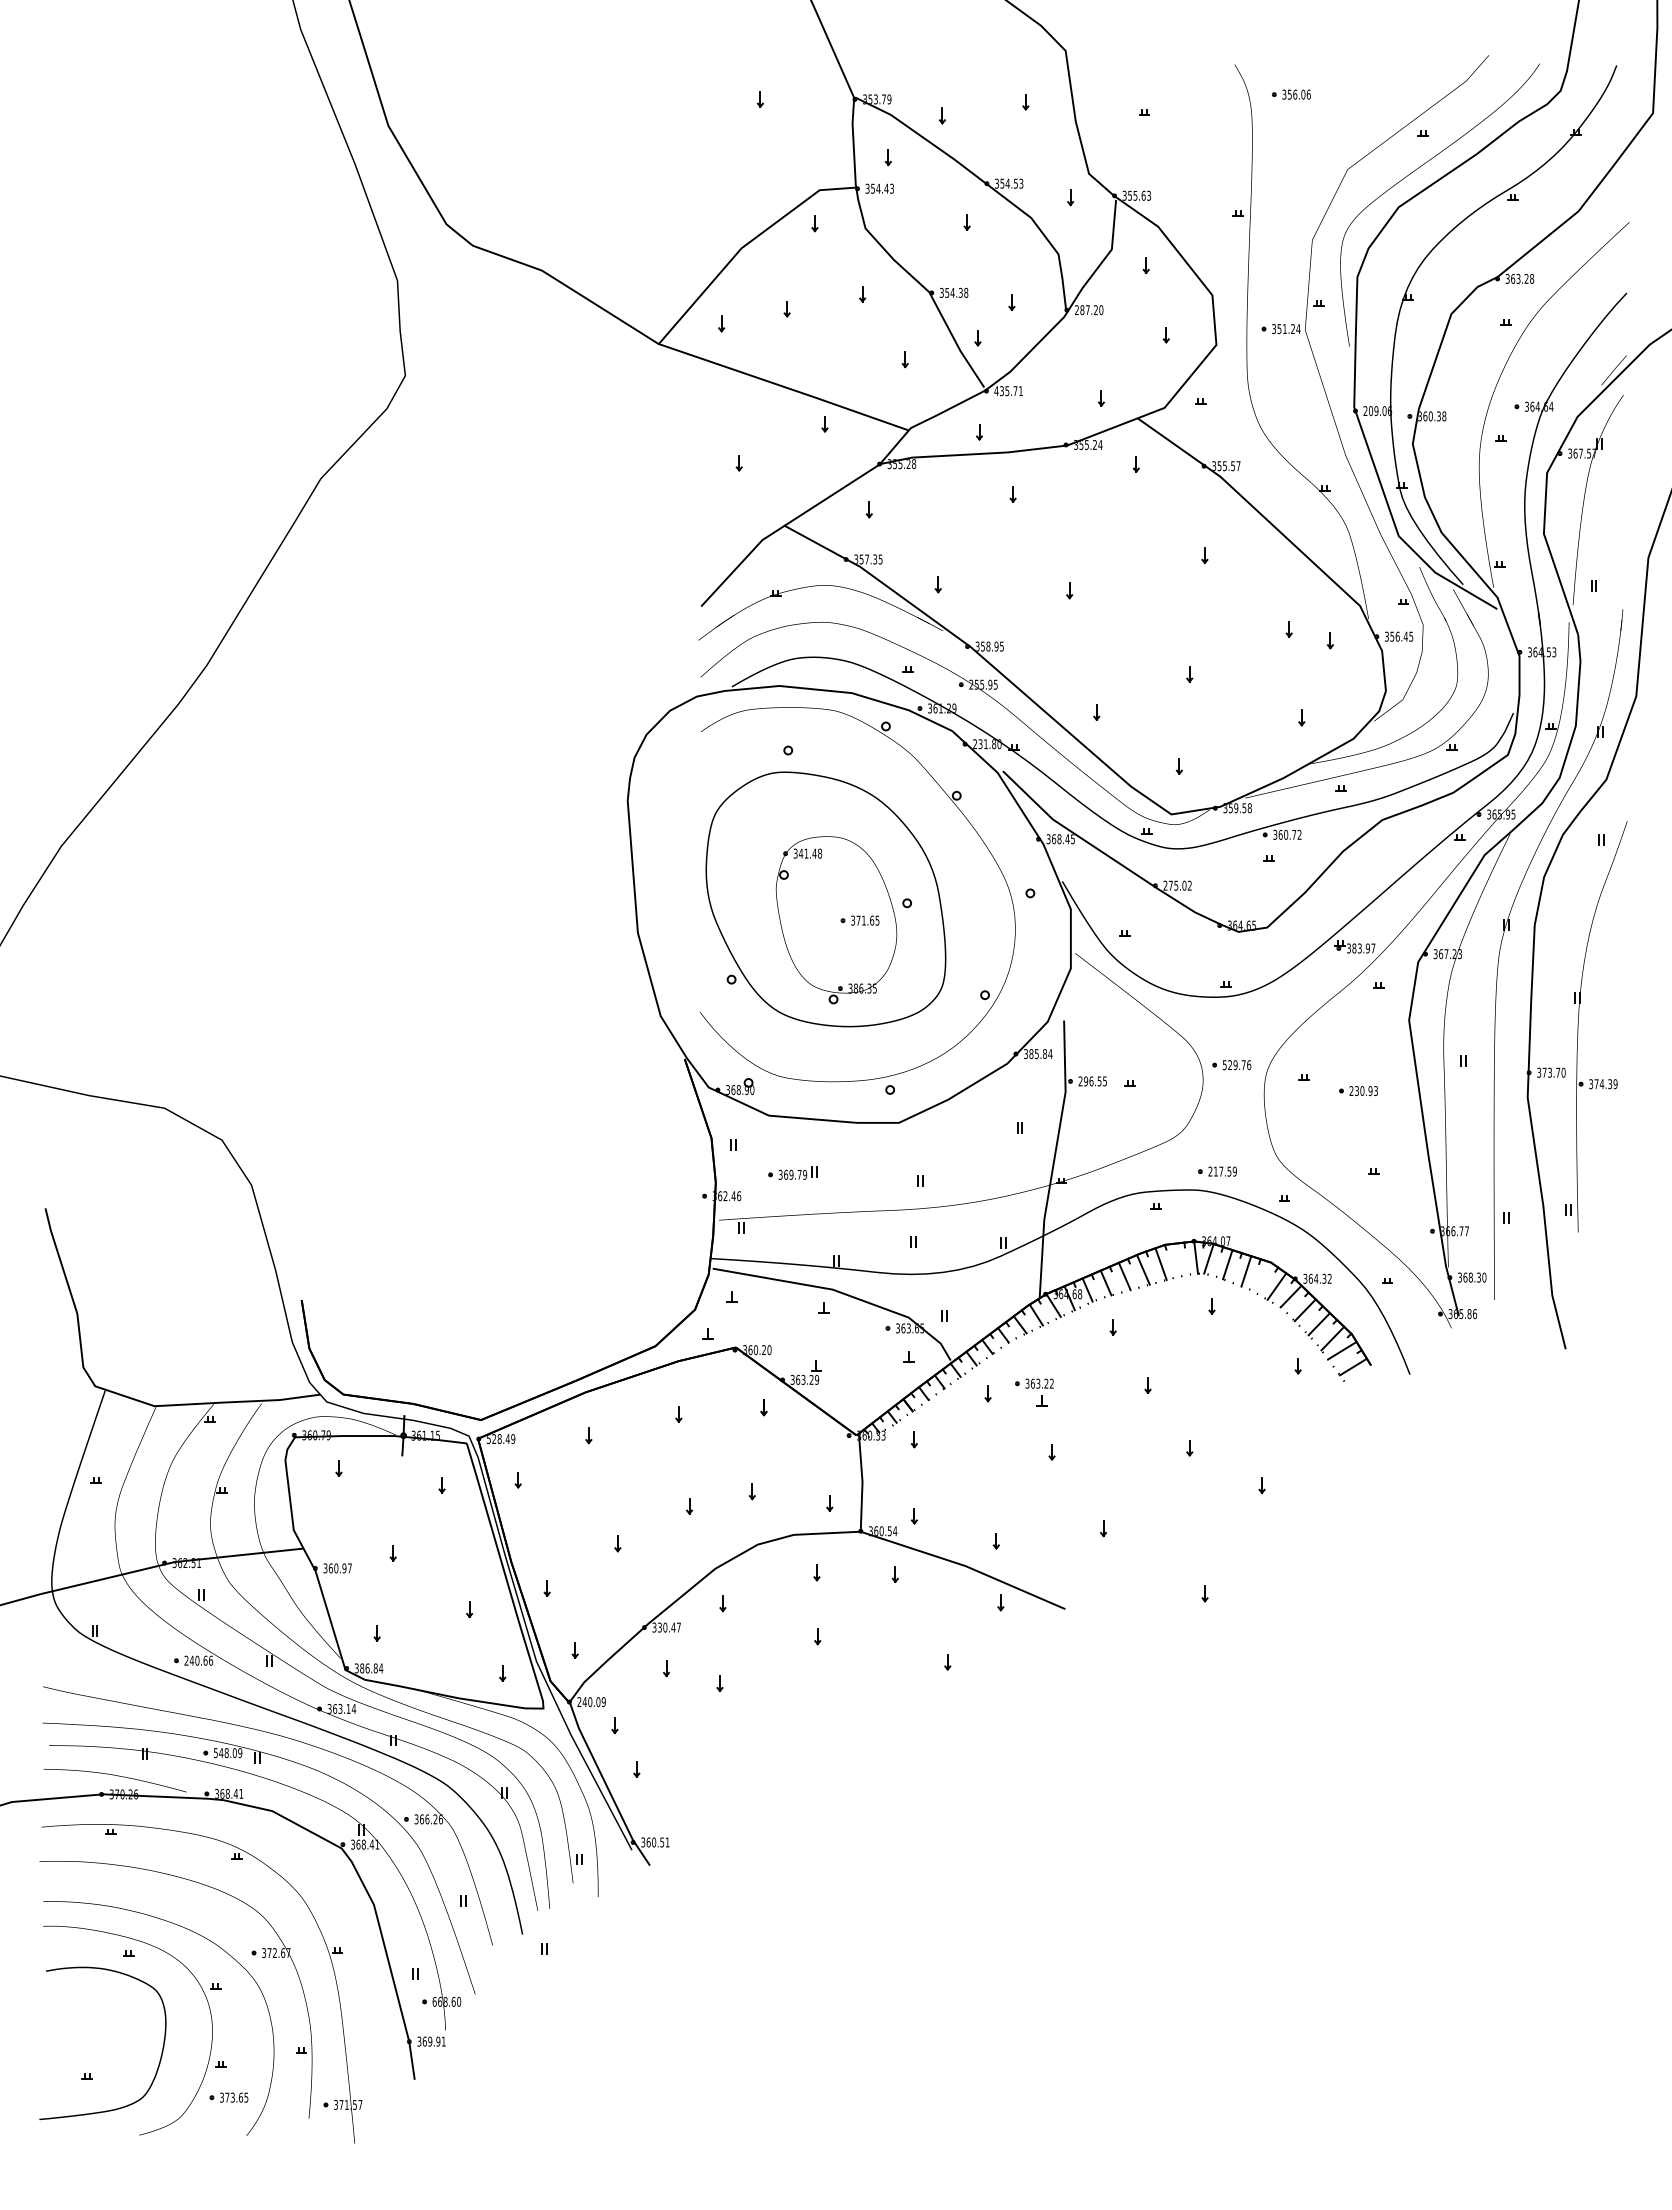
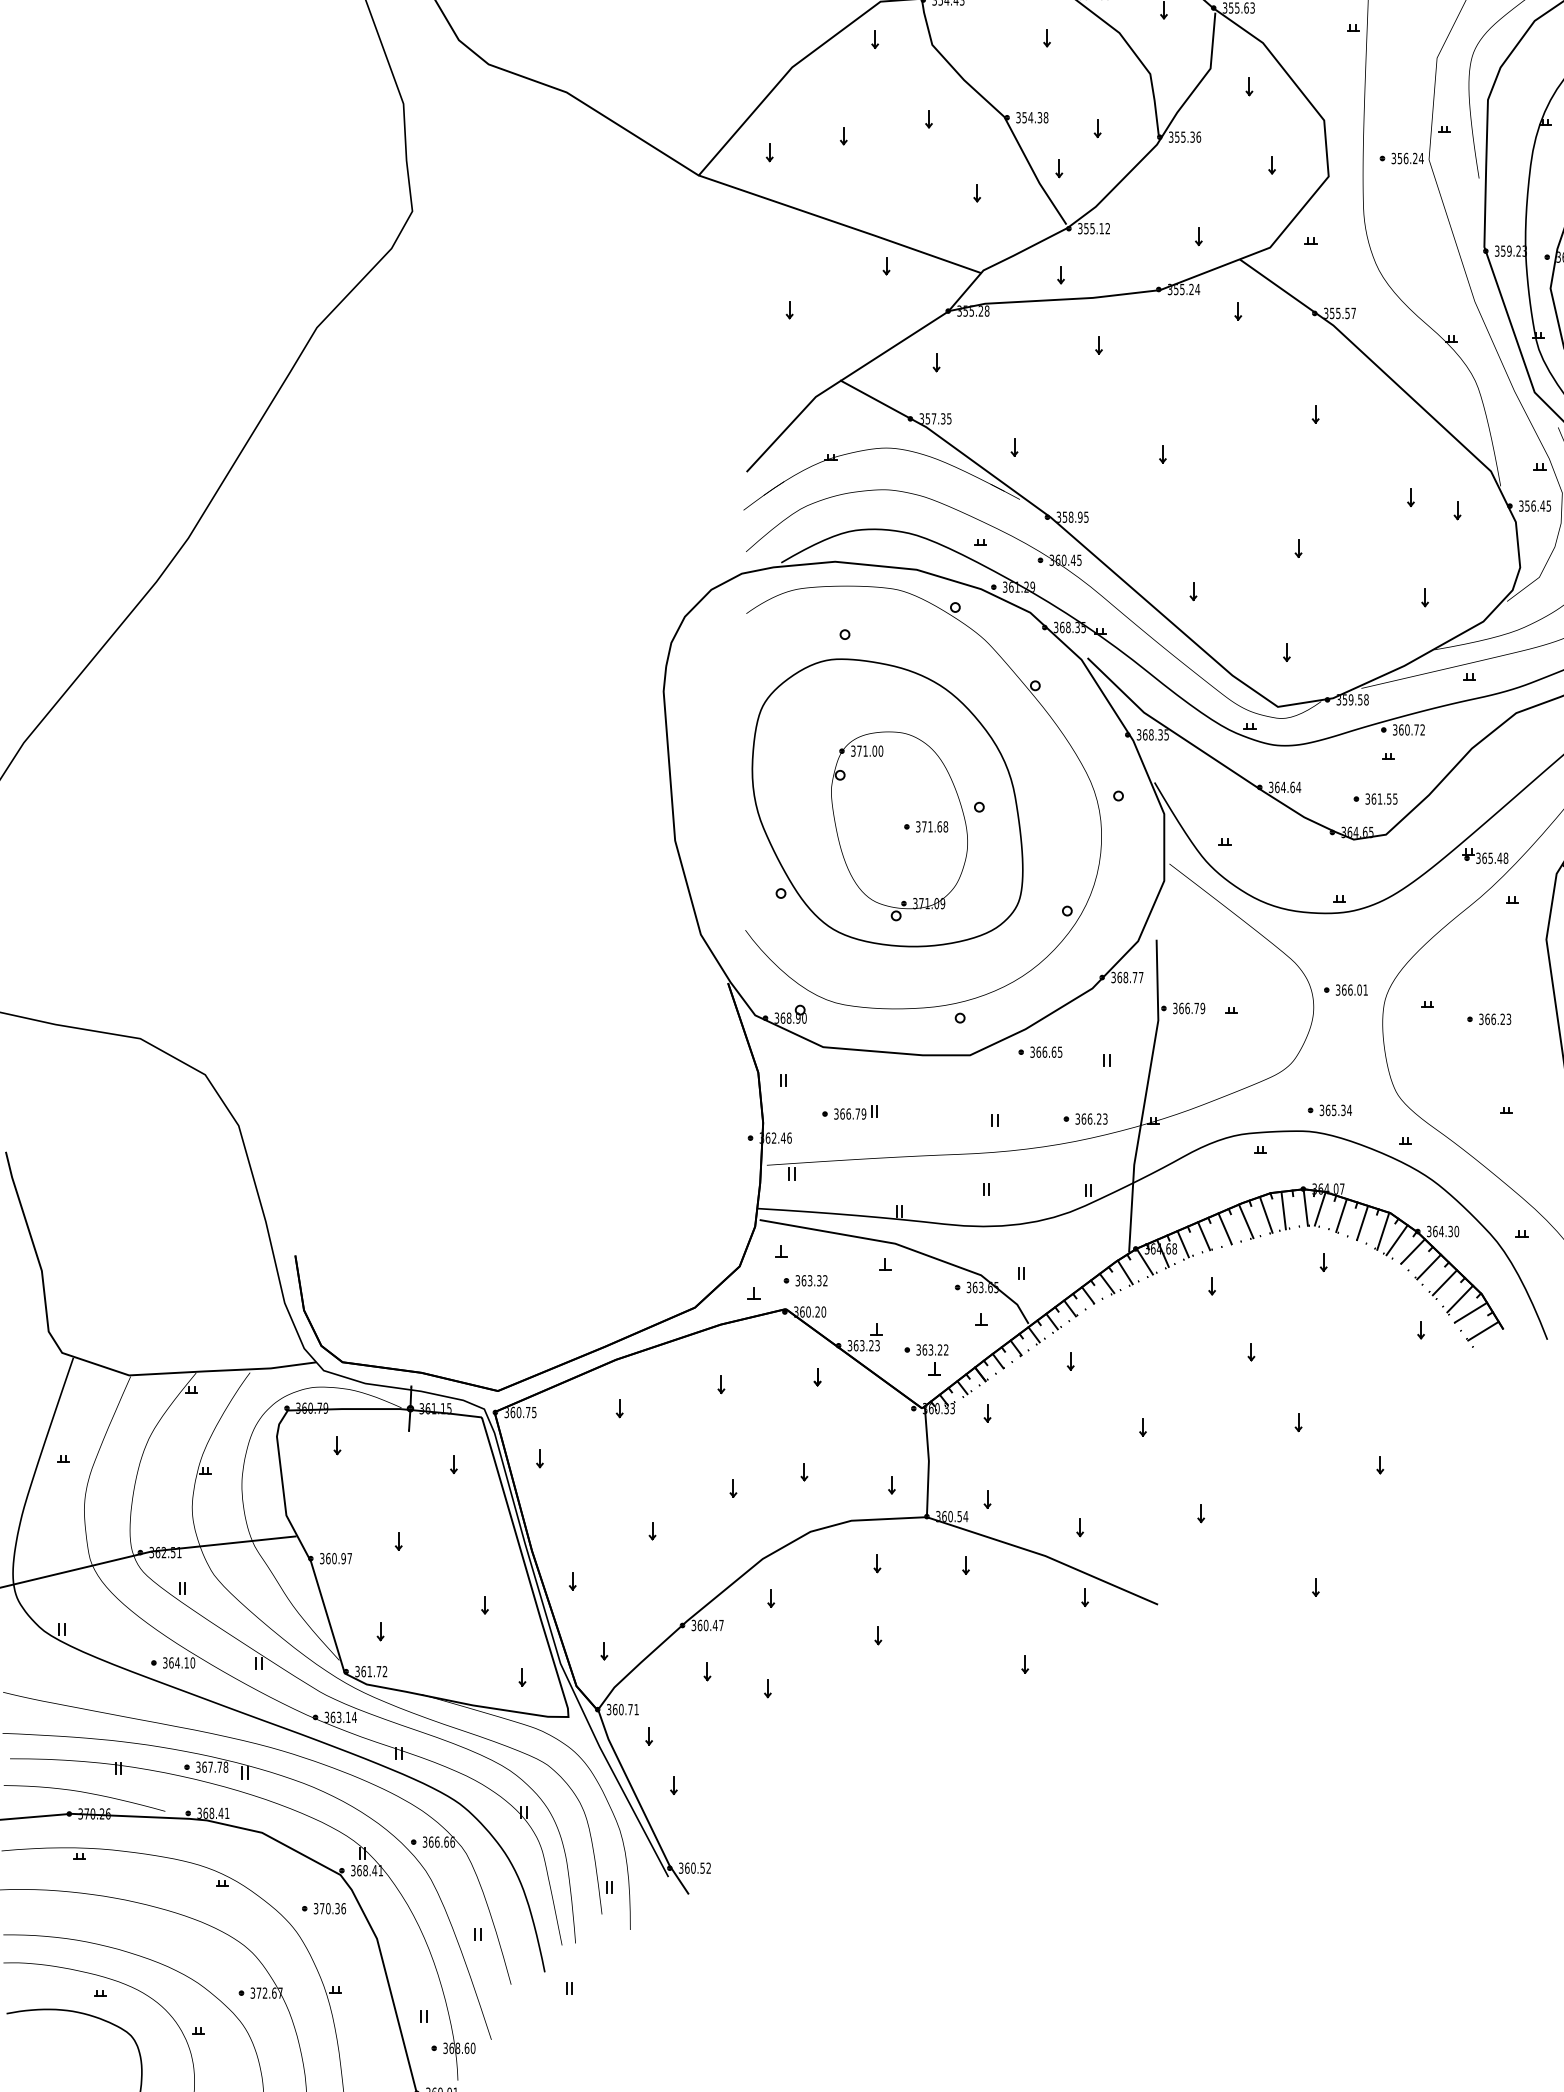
text: (1089, 310) -> (1185, 137), 287.20 -> 355.36
text: (1284, 328) -> (1405, 157), 351.24 -> 356.24
text: (1008, 391) -> (1093, 229), 435.71 -> 355.12
text: (1377, 411) -> (1510, 251), 209.06 -> 359.23
text: (980, 684) -> (1062, 560), 255.95 -> 360.45
text: (987, 744) -> (1070, 627), 231.80 -> 368.35
text: (1067, 839) -> (1160, 735), 368.45 -> 368.35
text: (810, 853) -> (870, 751), 341.48 -> 371.00
text: (1177, 885) -> (1284, 787), 275.02 -> 364.64
part: (1257, 896) -> (1375, 799), added
text: (877, 920) -> (945, 826), 371.65 -> 371.68
text: (1363, 948) -> (1494, 858), 383.97 -> 365.48
text: (864, 988) -> (931, 903), 386.35 -> 371.09
text: (1040, 1053) -> (1129, 976), 385.84 -> 368.77
text: (1237, 1065) -> (1352, 990), 529.76 -> 366.01
text: (1092, 1081) -> (1188, 1008), 296.55 -> 366.79
text: (1360, 1090) -> (1491, 1018), 230.93 -> 366.23
part: (960, 1120) -> (1039, 1052), added
text: (1222, 1171) -> (1335, 1110), 217.59 -> 365.34
text: (791, 1174) -> (848, 1113), 369.79 -> 366.79
part: (1000, 1179) -> (1084, 1119), added
line: (1176, 1259) -> (1283, 1209), added
line: (1264, 1278) -> (1383, 1231), added
text: (1329, 1278) -> (1456, 1231), 364.32 -> 364.30
part: (753, 1322) -> (805, 1280), added
text: (817, 1379) -> (878, 1345), 363.29 -> 363.23
part: (1034, 1392) -> (926, 1359), moved
text: (501, 1439) -> (521, 1413), 528.49 -> 360.75
text: (659, 1627) -> (699, 1625), 330.47 -> 360.47
text: (198, 1660) -> (178, 1662), 240.66 -> 364.10
text: (371, 1668) -> (374, 1671), 386.84 -> 361.72
text: (591, 1702) -> (622, 1710), 240.09 -> 360.71
text: (228, 1753) -> (212, 1767), 548.09 -> 367.78
text: (435, 1819) -> (446, 1842), 366.26 -> 366.66
text: (667, 1842) -> (708, 1868), 360.51 -> 360.52
part: (326, 1878) -> (323, 1908), added
text: (434, 2001) -> (445, 2047), 668.60 -> 368.60

